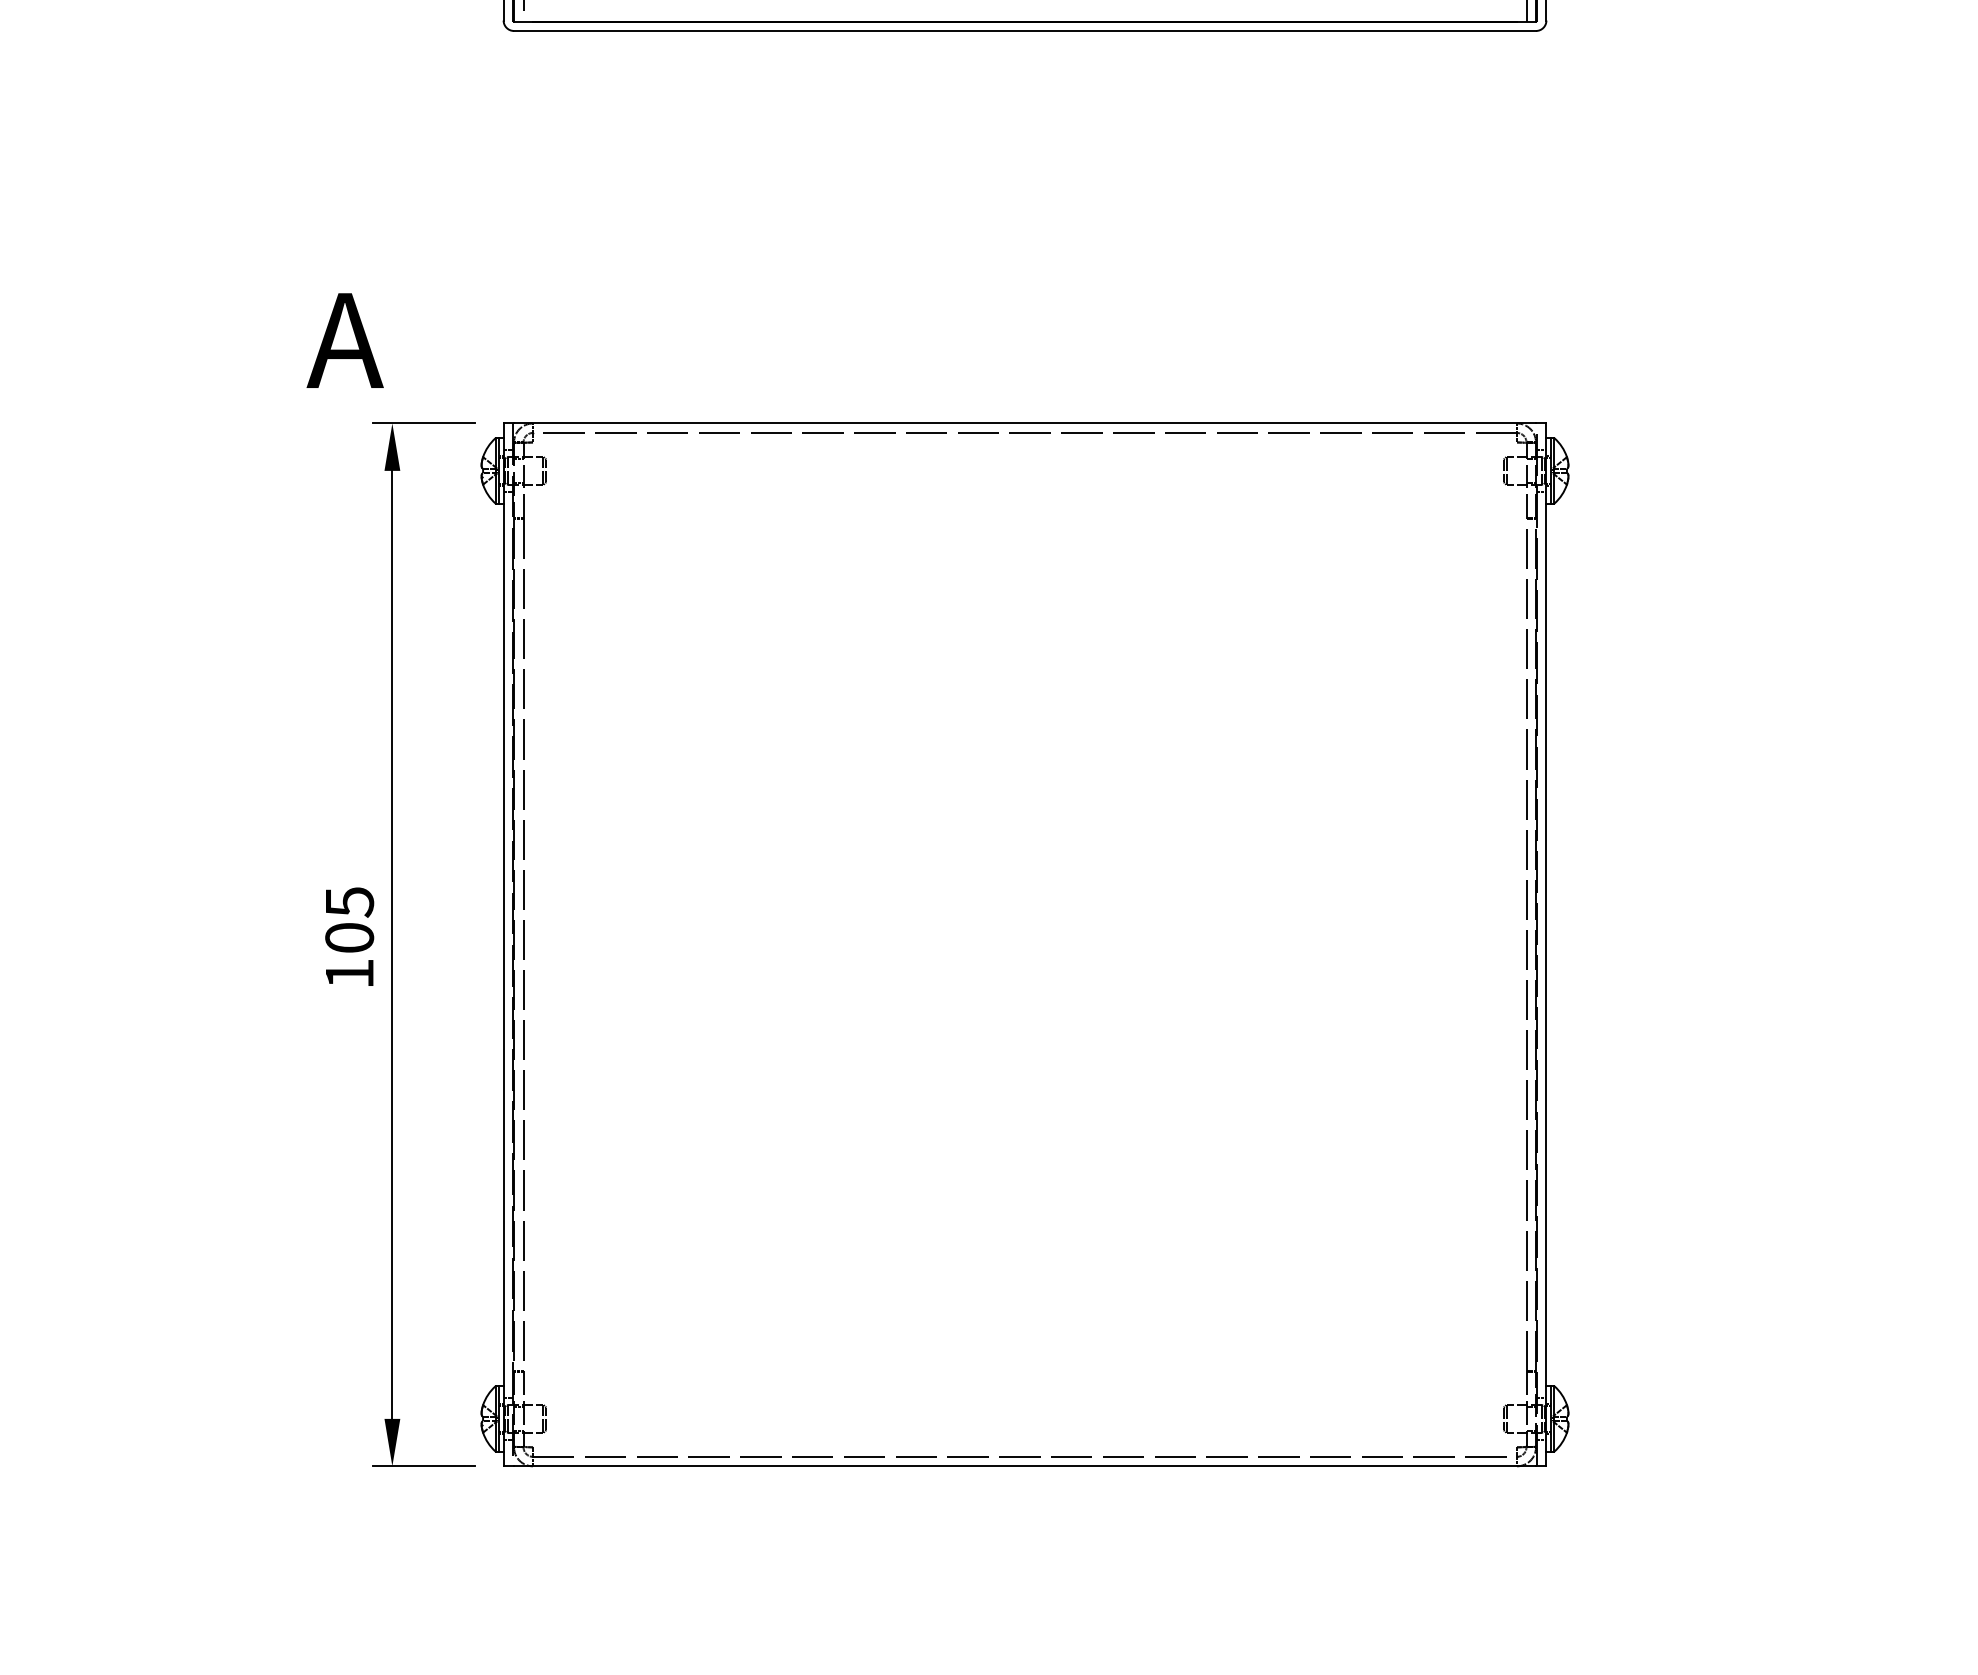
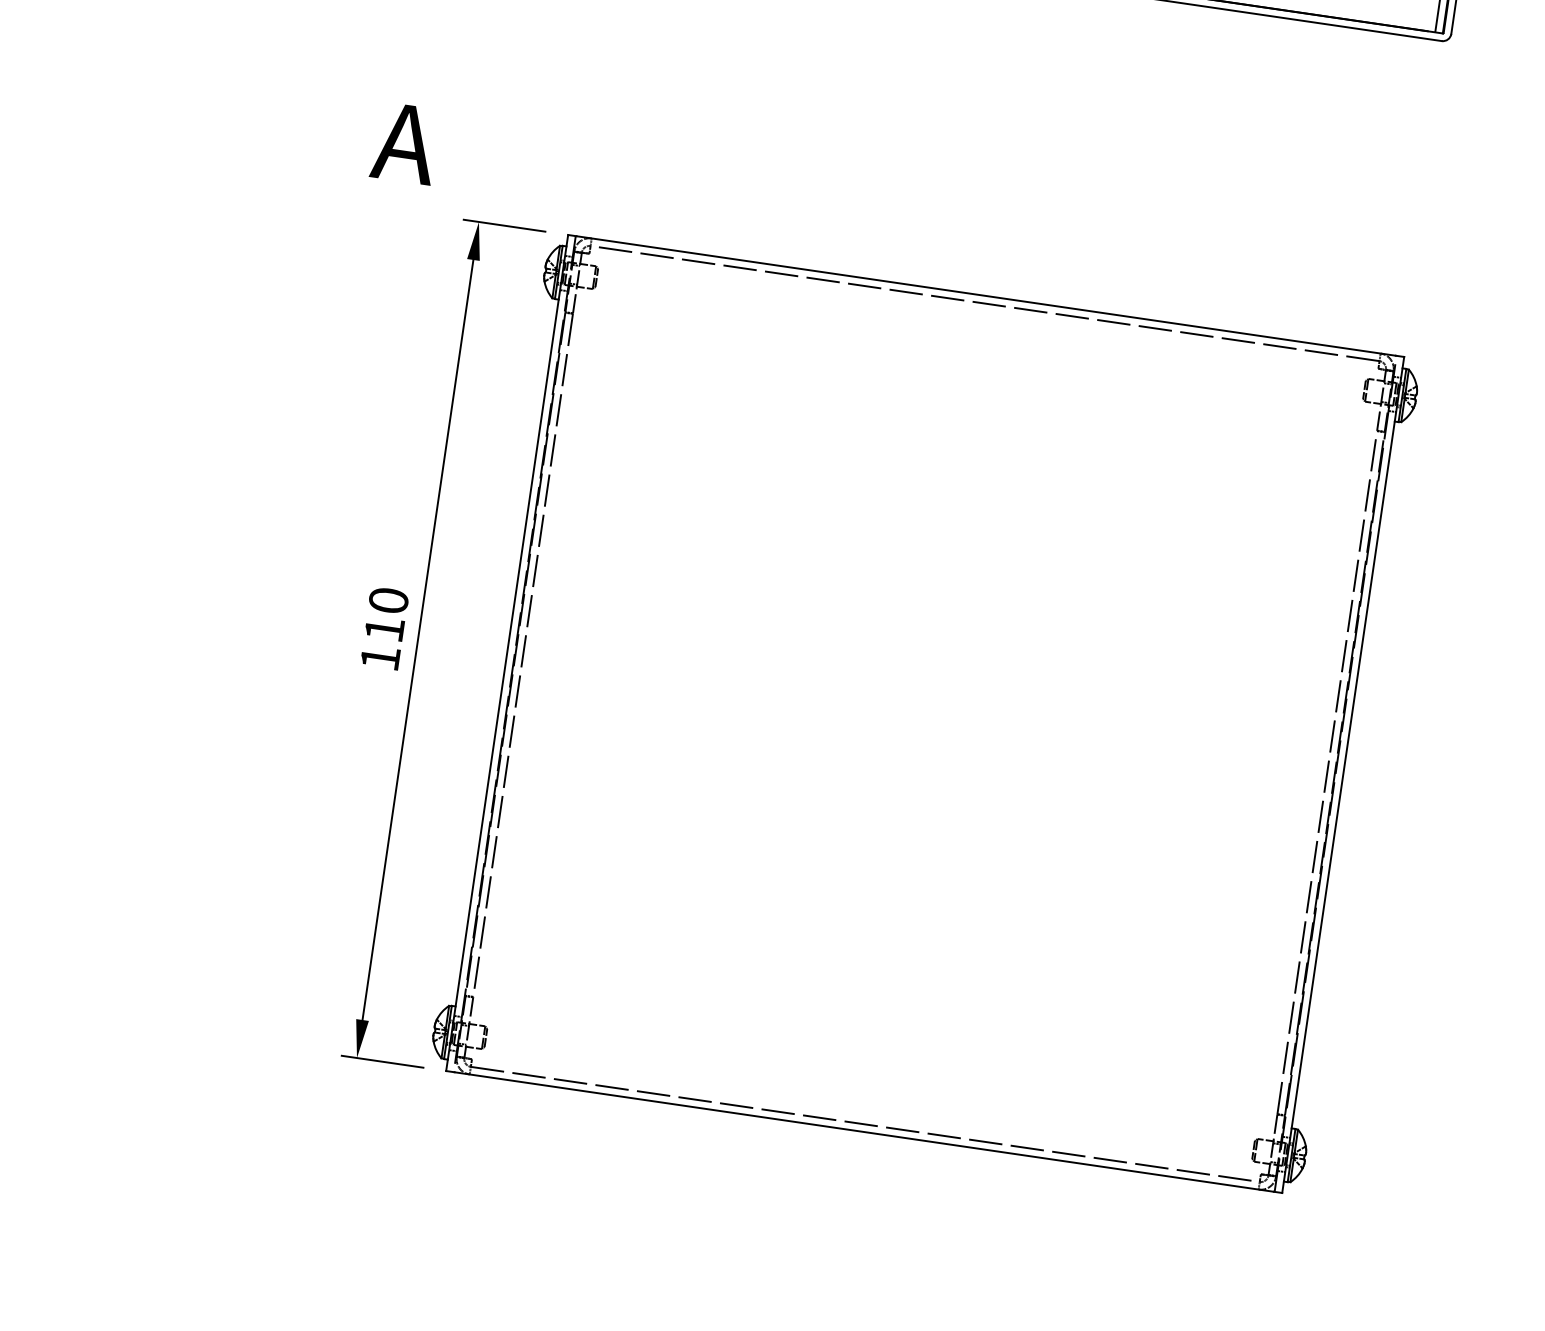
text: (344, 340) -> (404, 143), moved
text: (349, 919) -> (386, 614), 105 -> 110

